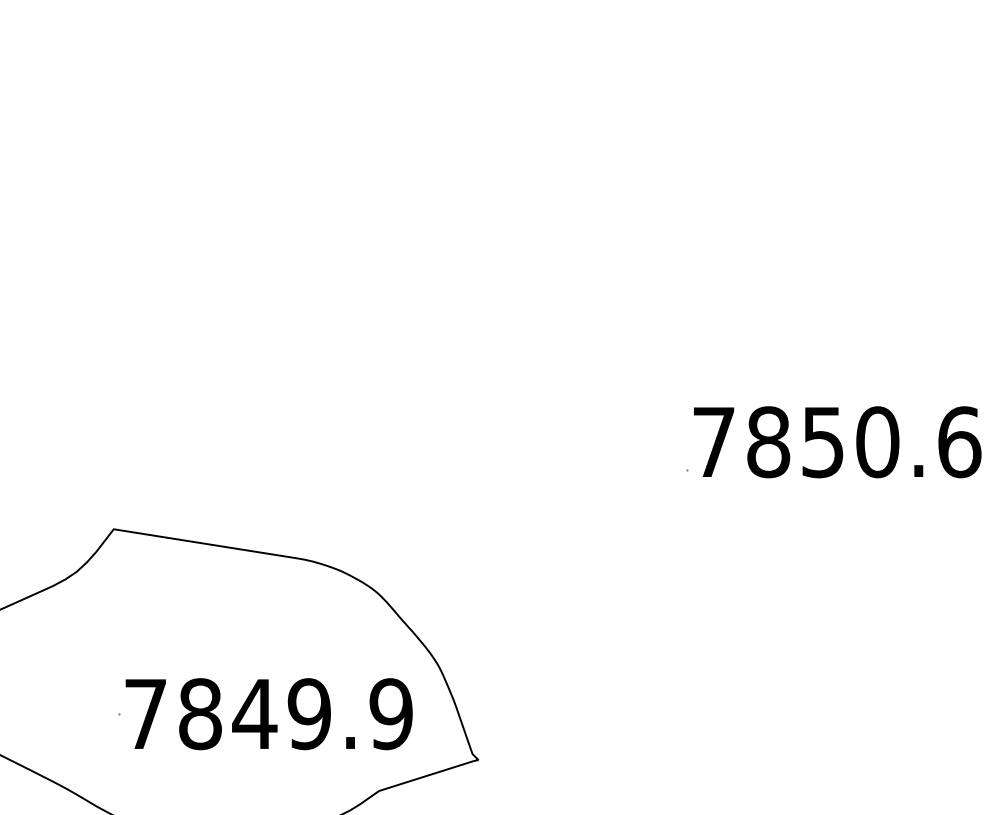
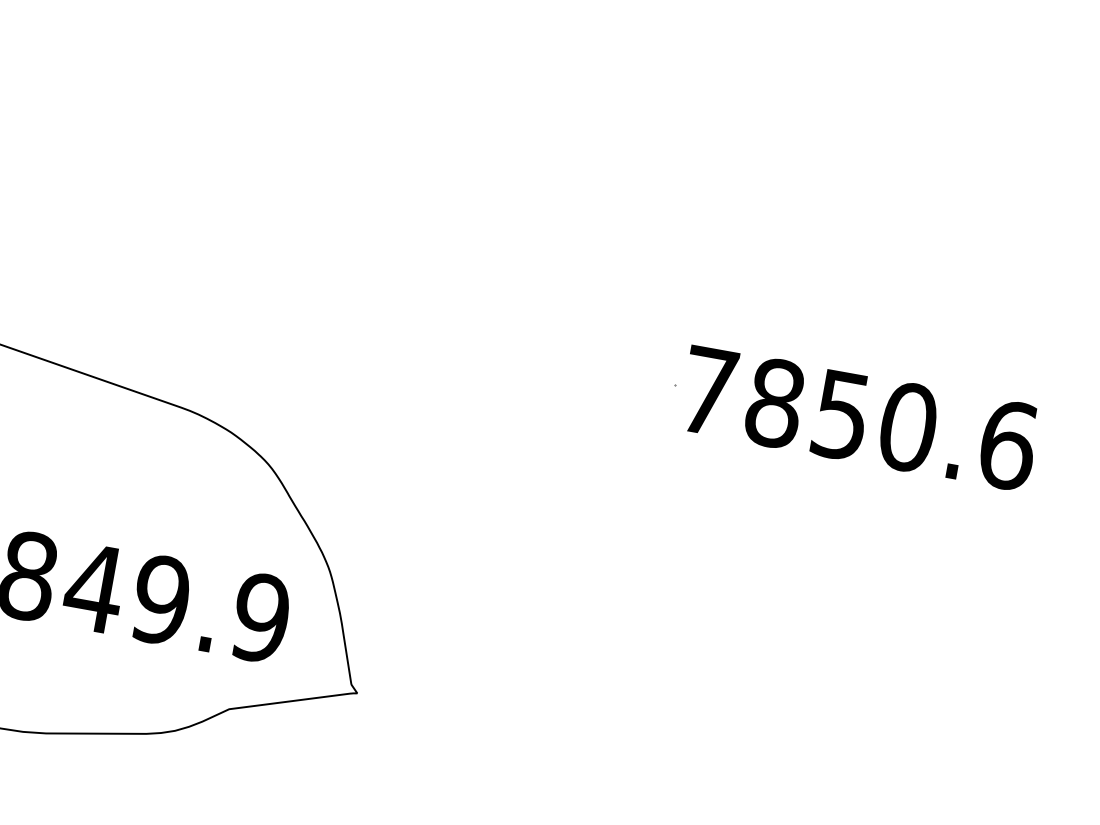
text: (837, 442) -> (859, 418), moved

